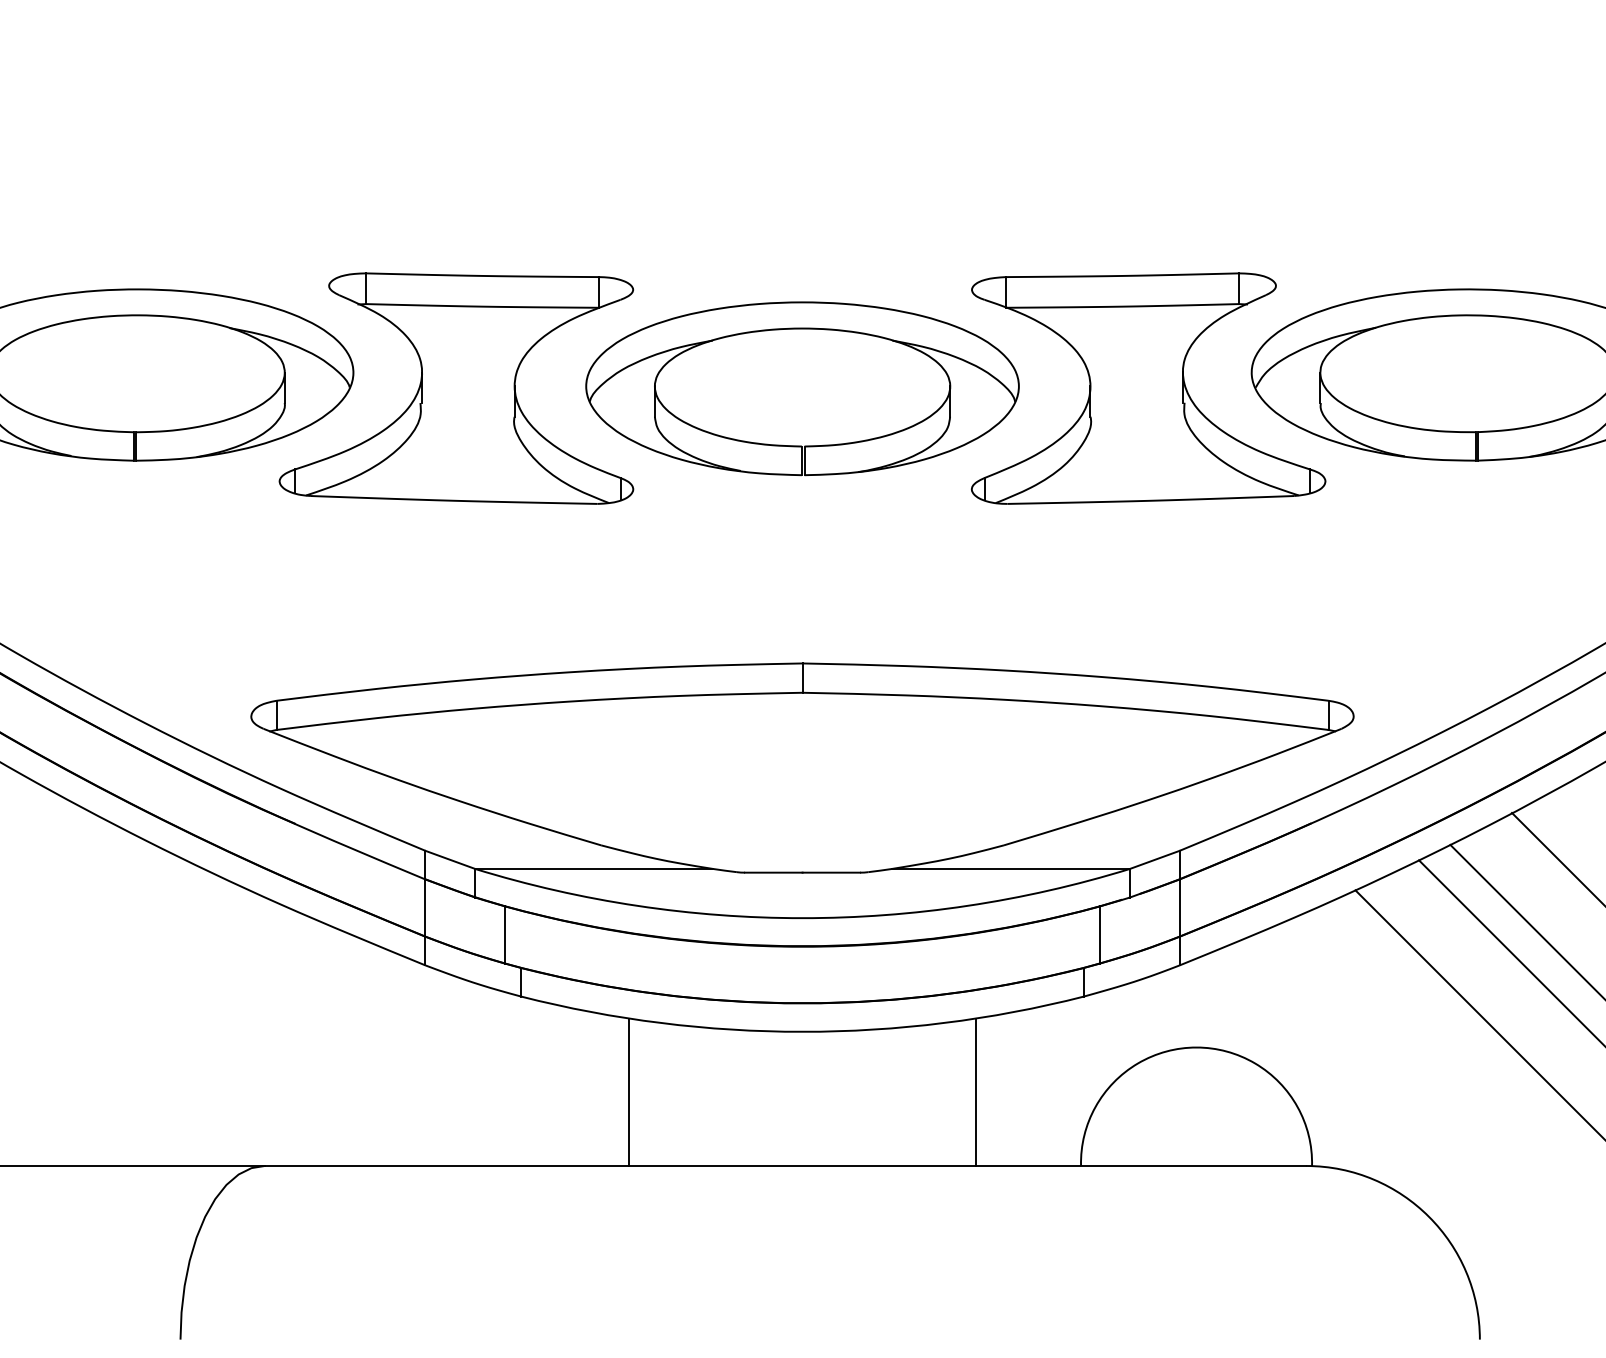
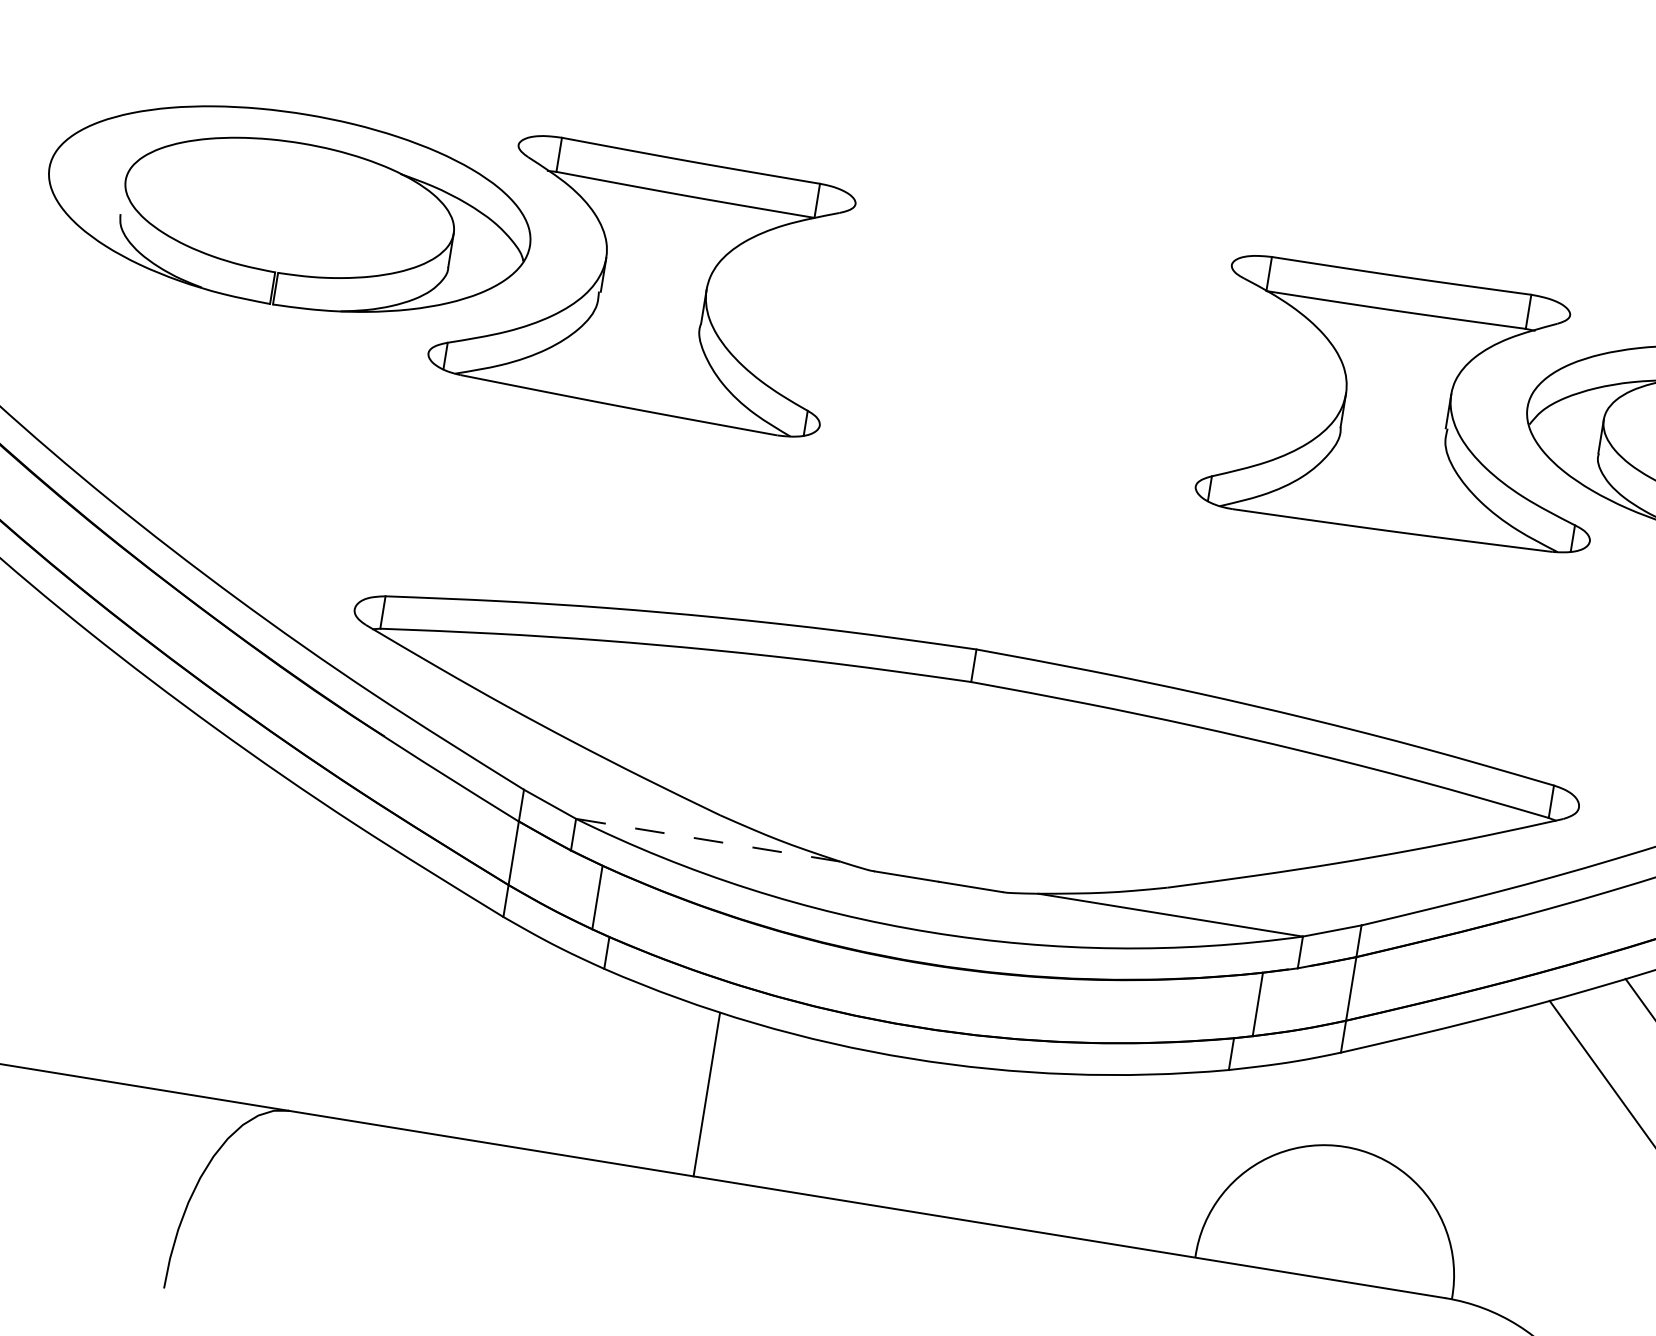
part: (801, 445) -> (1014, 407), removed
line: (593, 868) -> (707, 839), solid -> dashed
line: (975, 1091) -> (1091, 1155), removed

